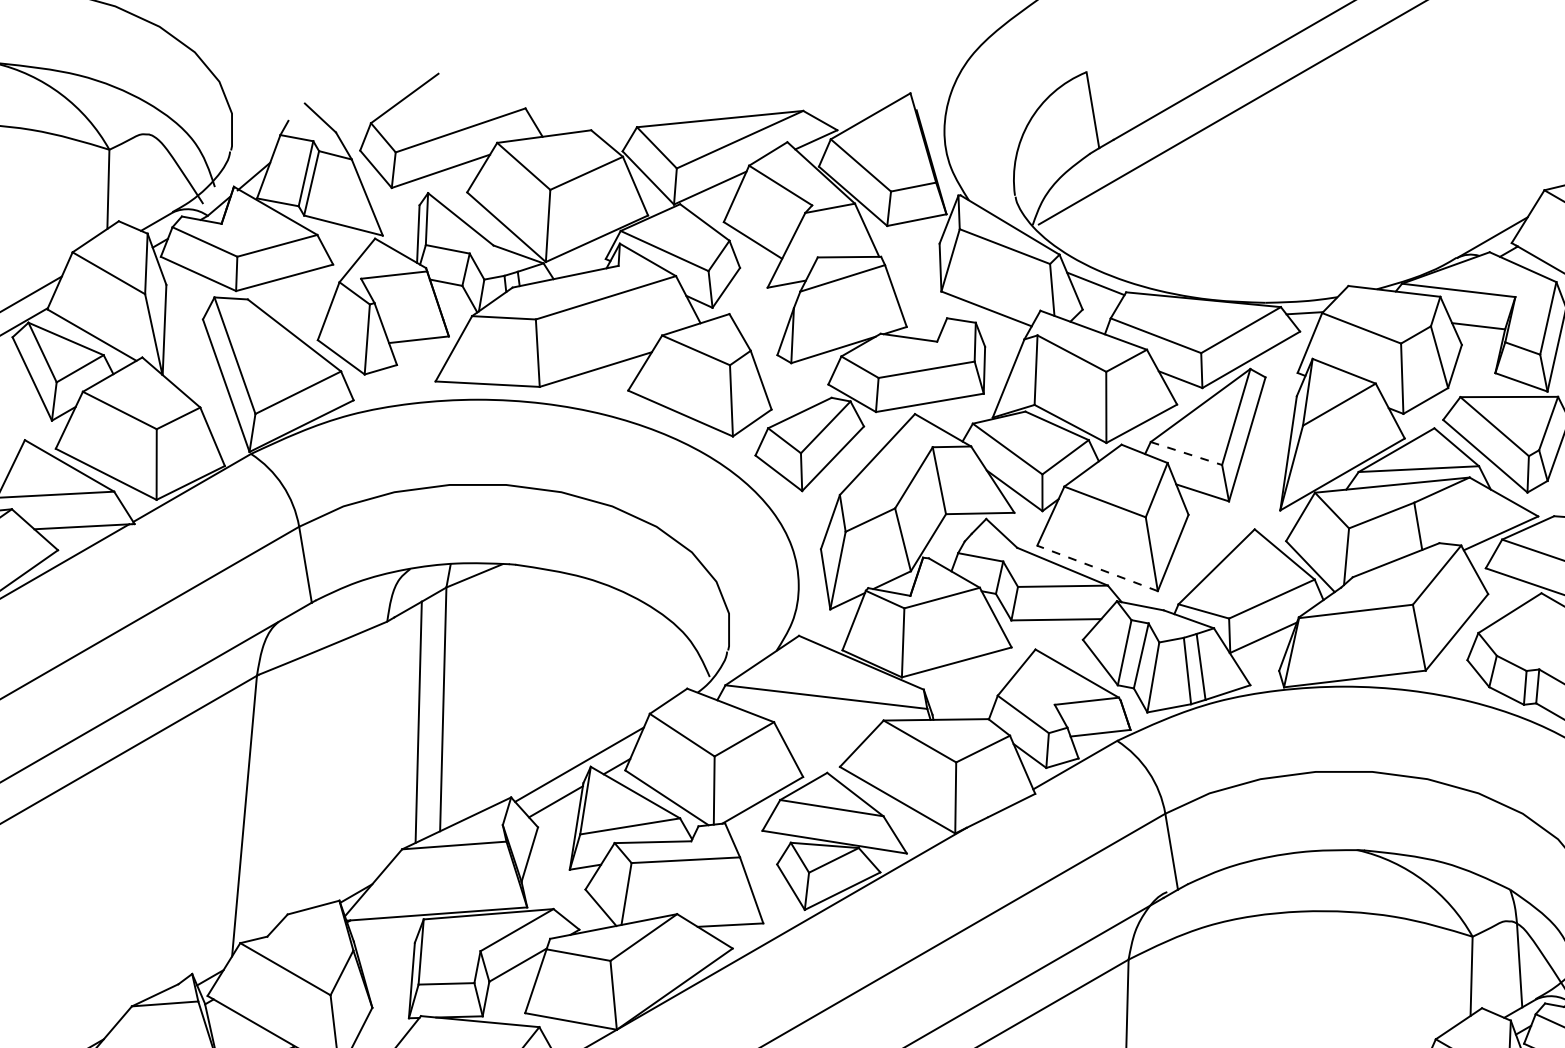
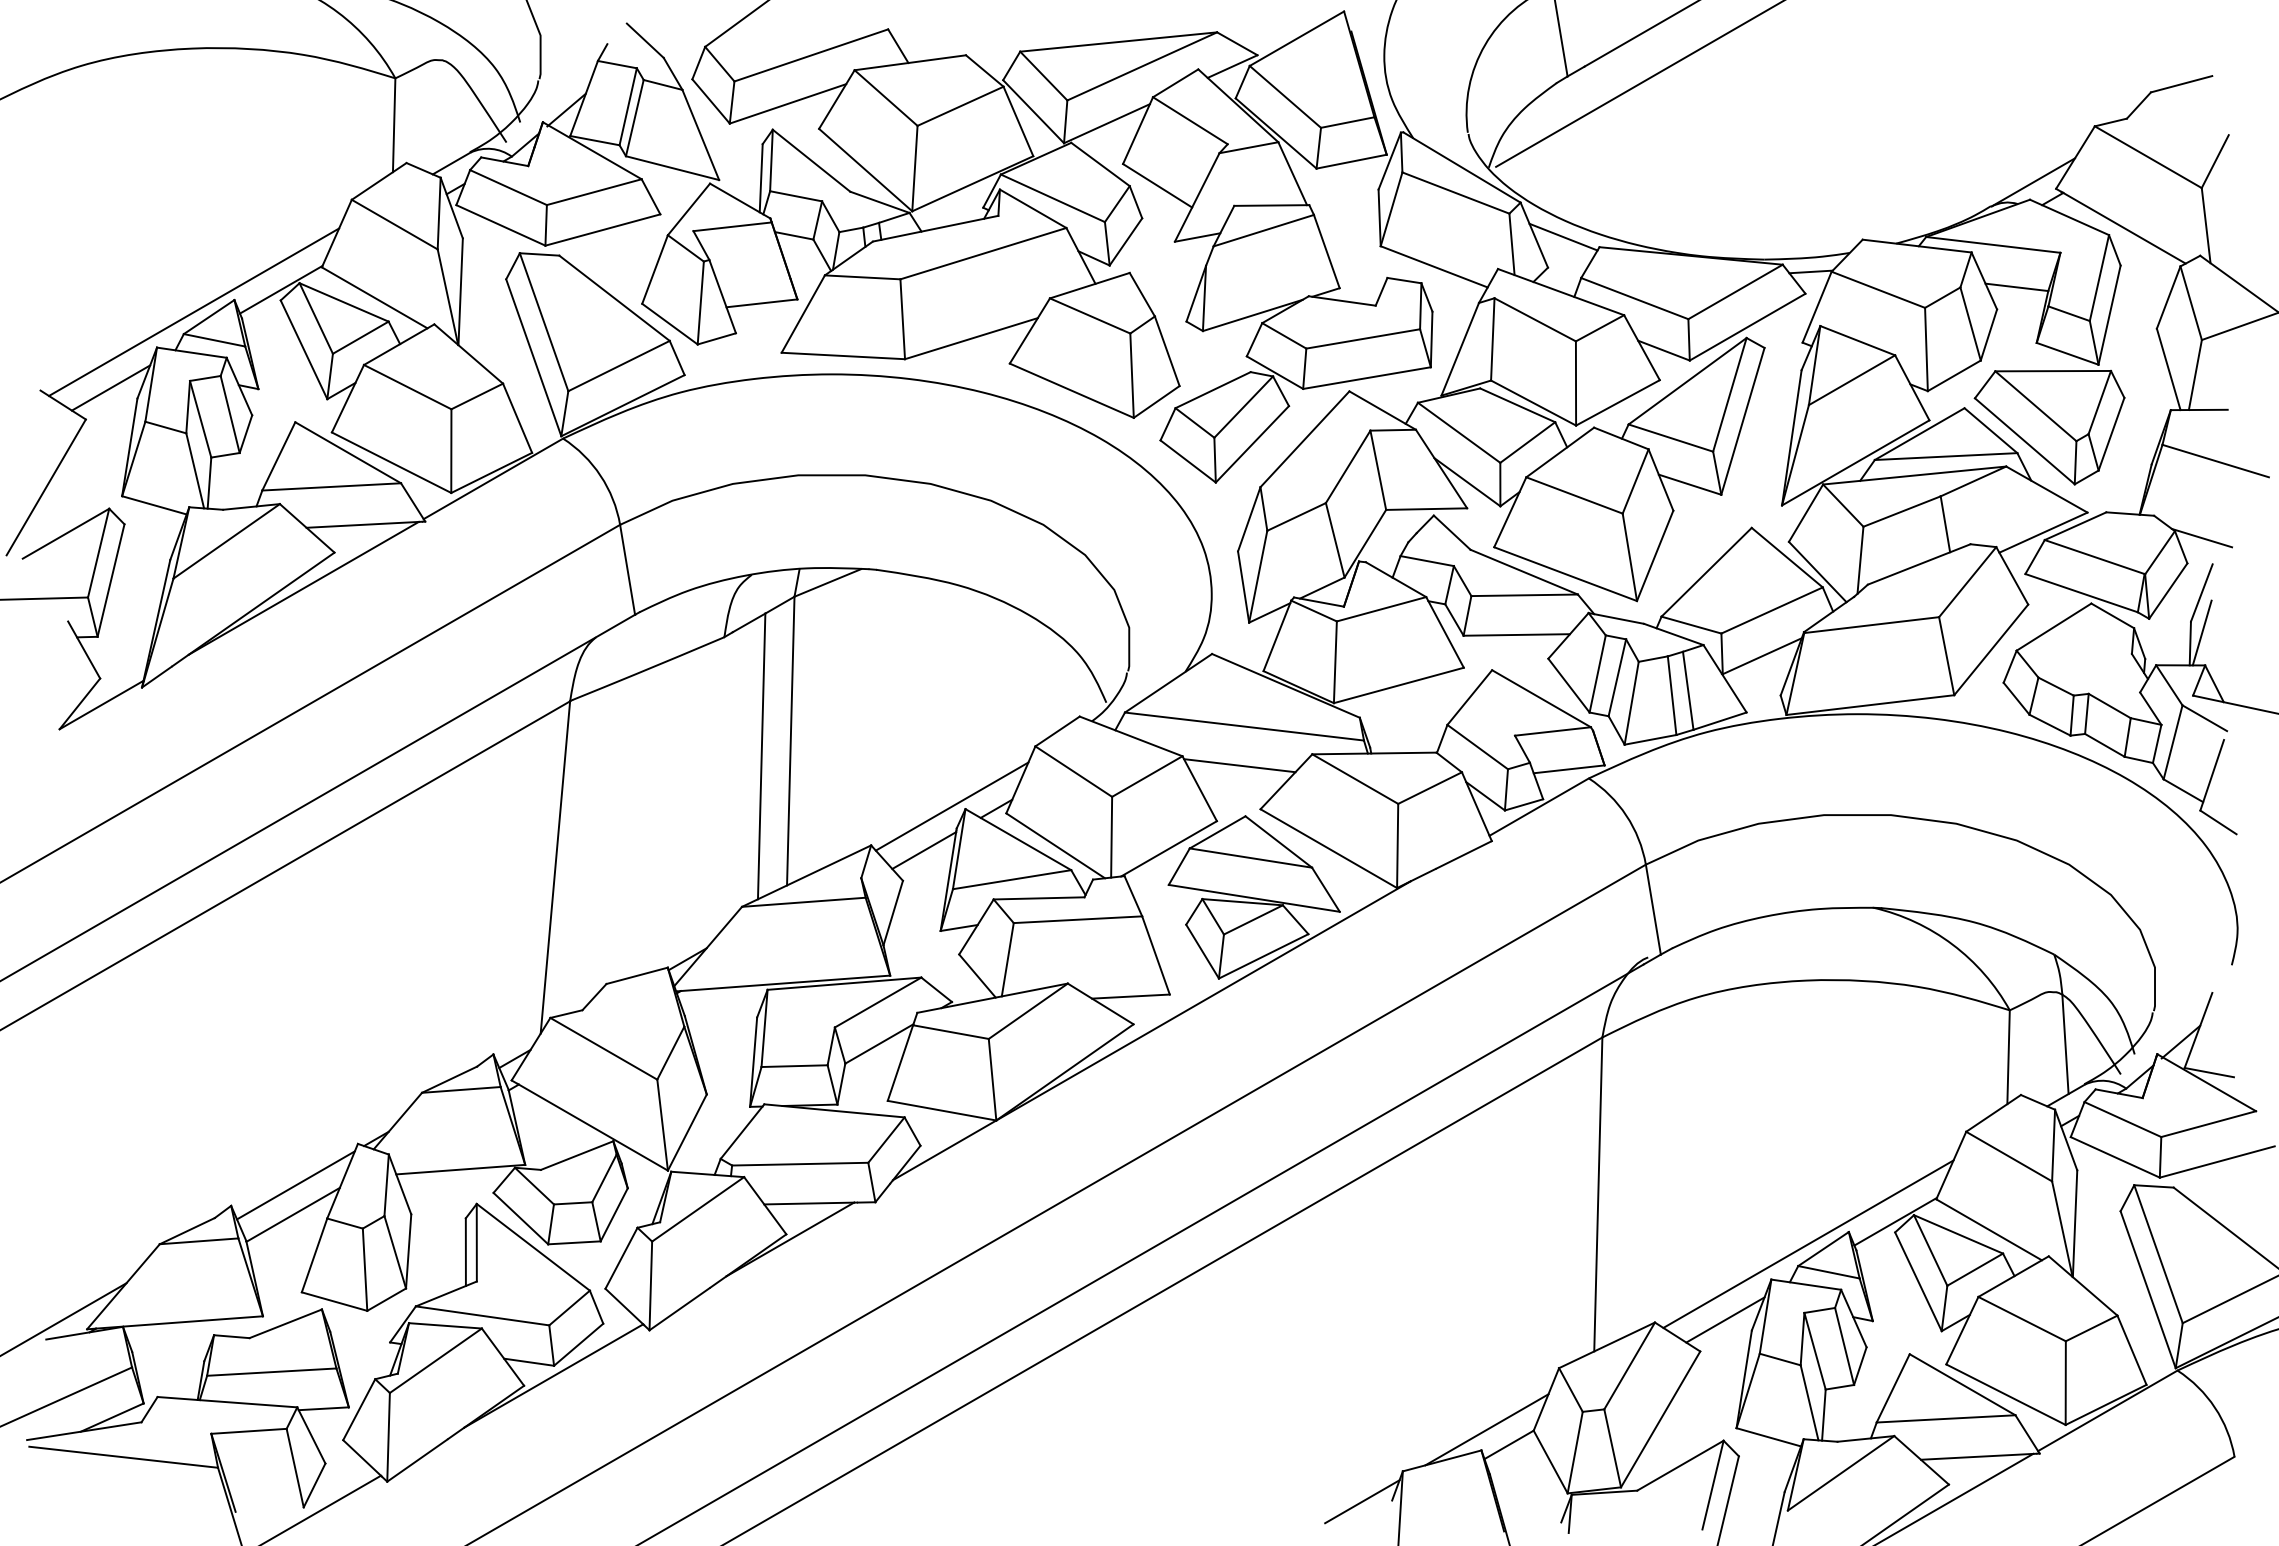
line: (1186, 453) -> (1671, 438), dashed -> solid
line: (1097, 567) -> (1565, 573), dashed -> solid
line: (822, 729) -> (1239, 765), added

